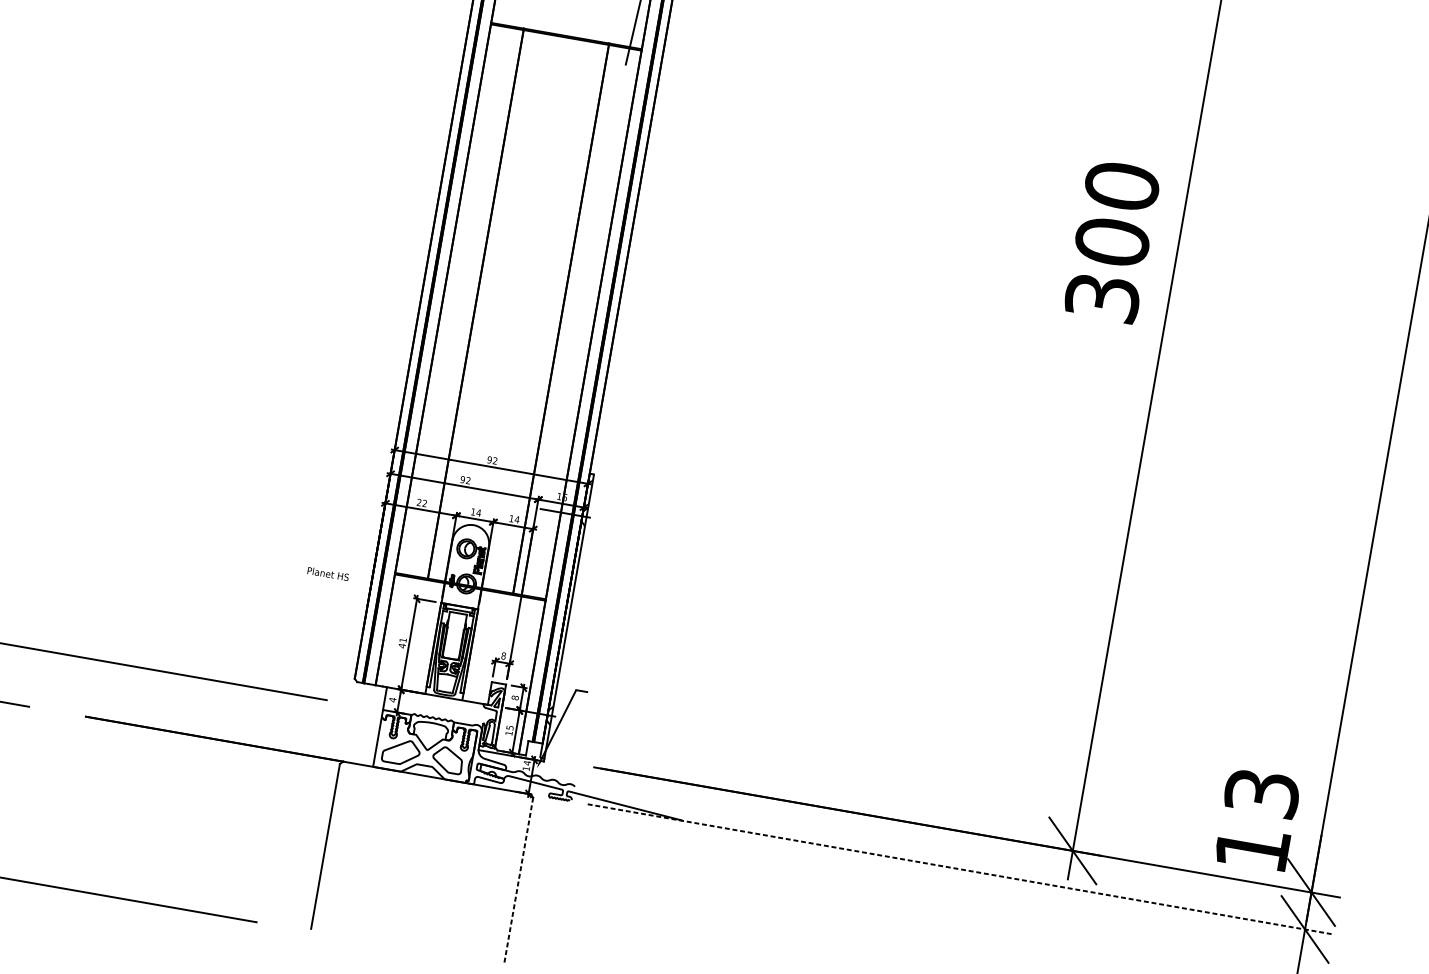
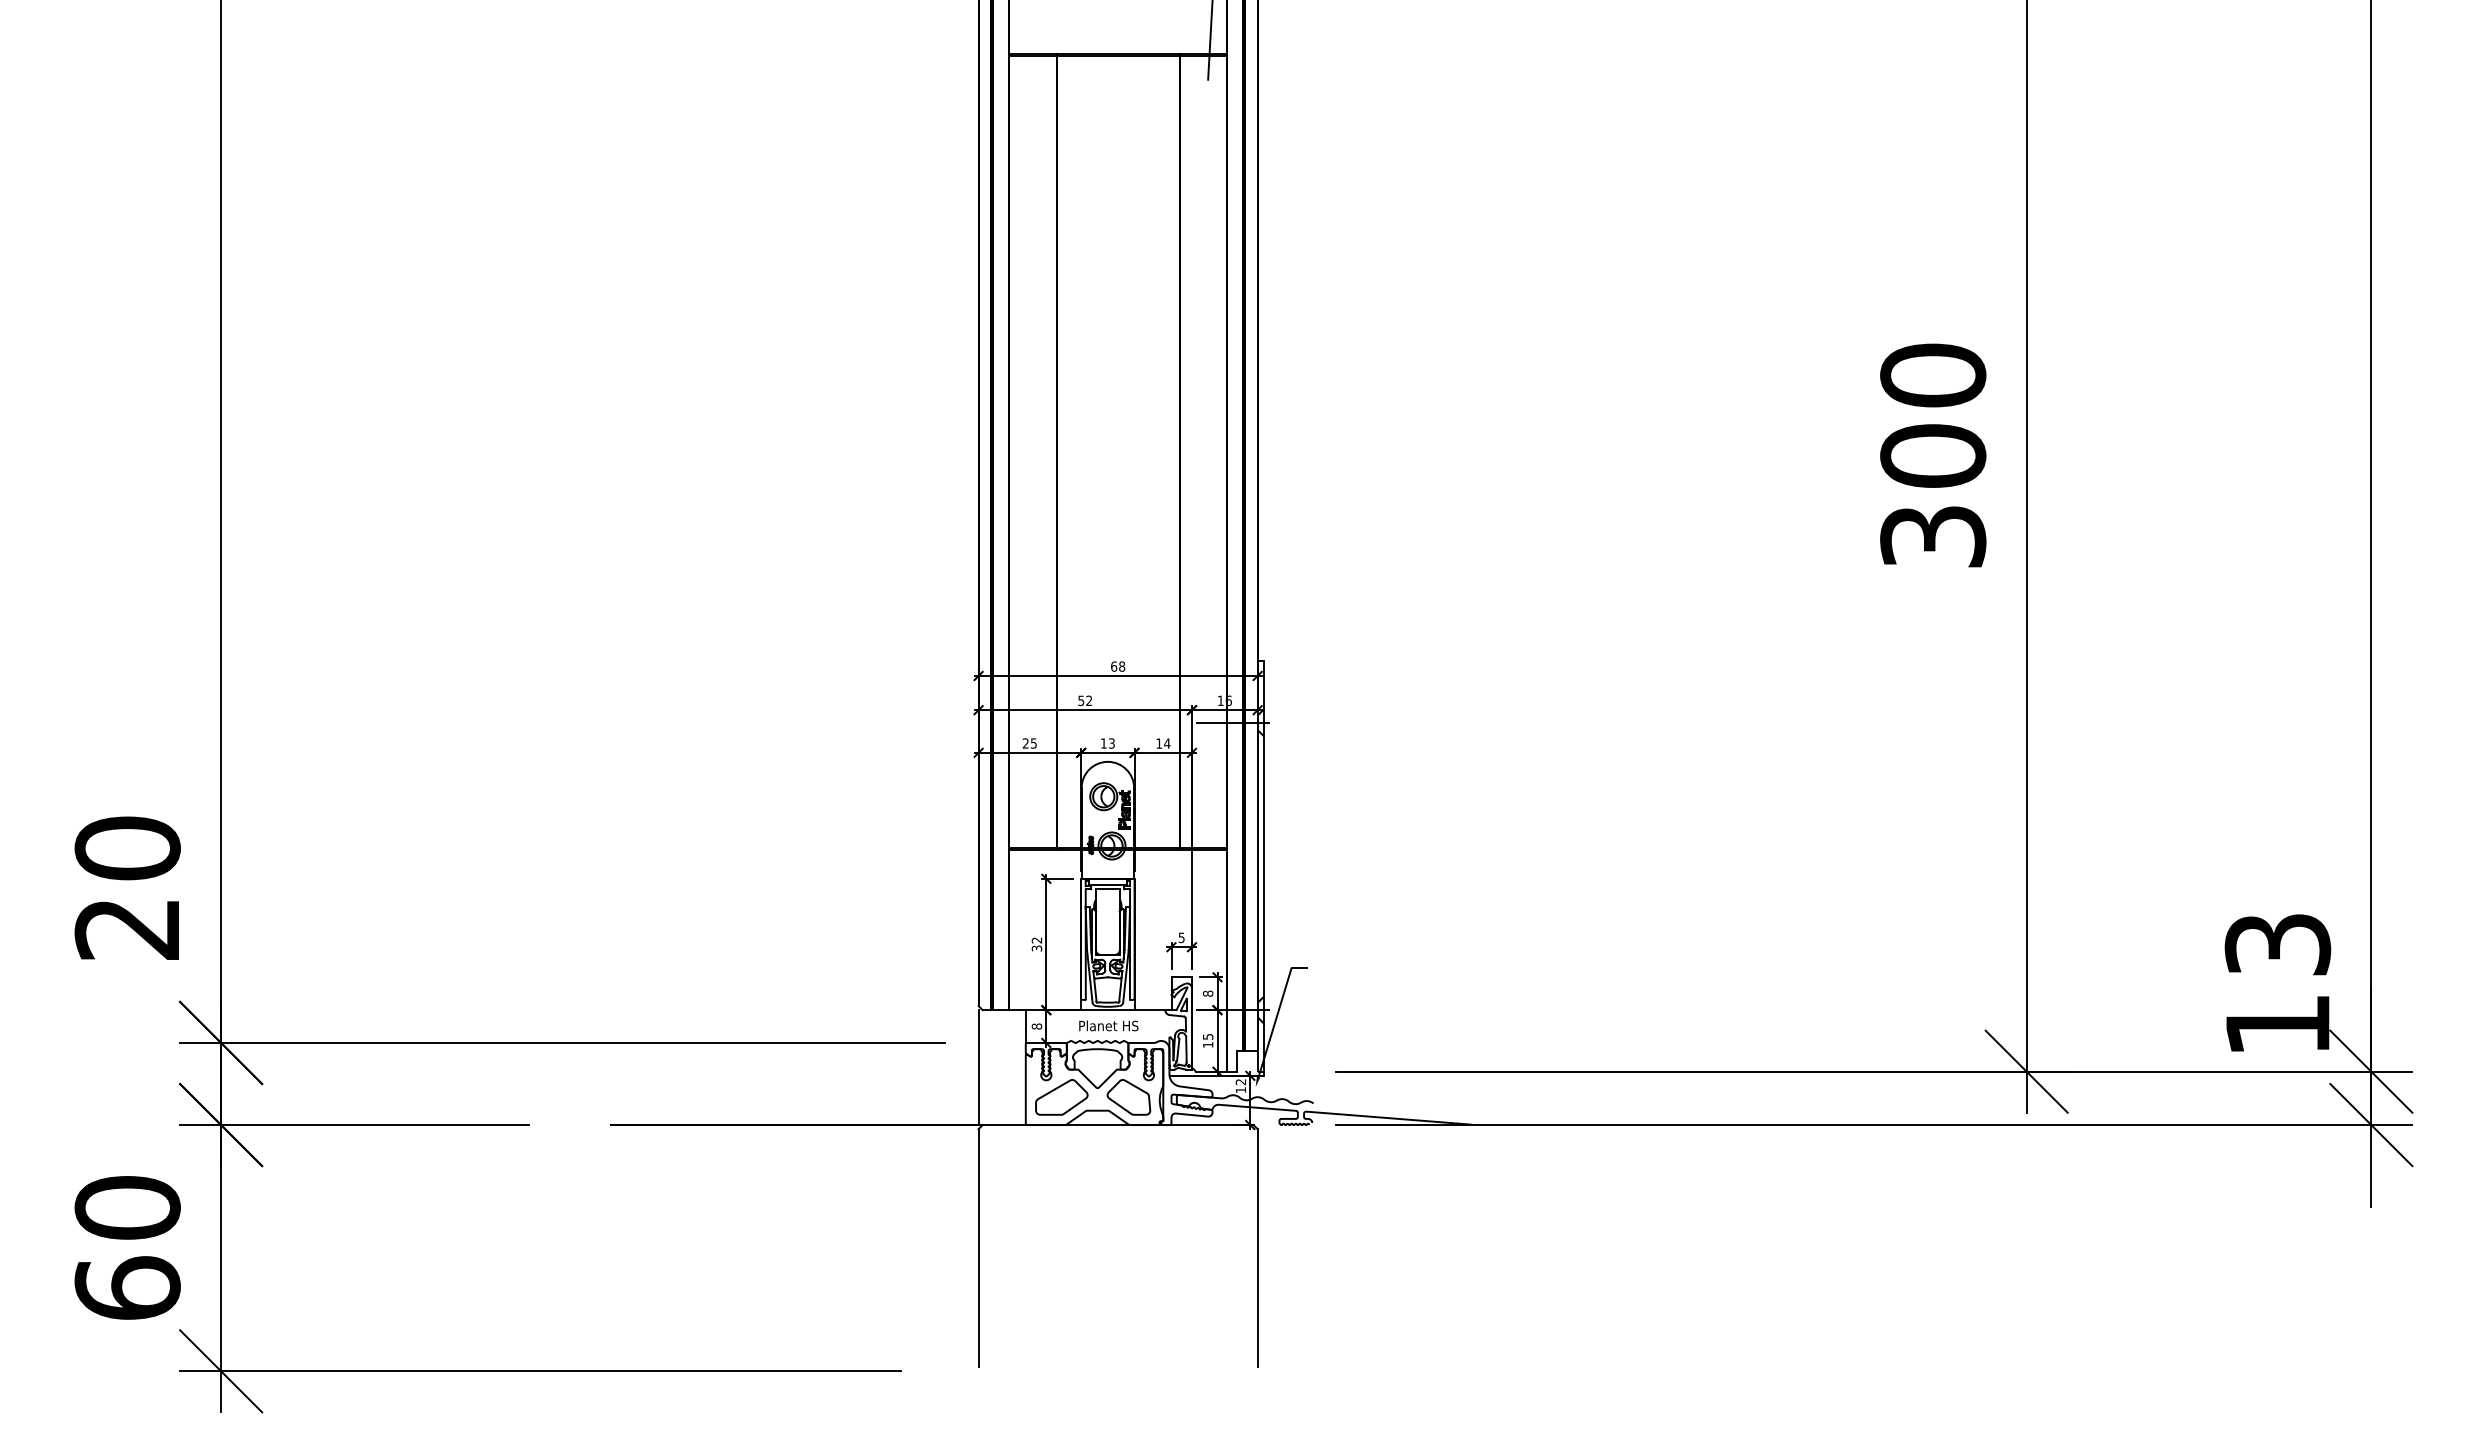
text: (1112, 241) -> (1933, 455), moved
text: (492, 460) -> (1118, 666), 92 -> 68
text: (463, 479) -> (1081, 700), 92 -> 52
text: (424, 503) -> (1033, 743), 22 -> 25
text: (478, 512) -> (1111, 743), 14 -> 13
text: (328, 573) -> (1108, 1025), moved
text: (402, 643) -> (1036, 944), 41 -> 32
text: (503, 655) -> (1181, 937), 8 -> 5
text: (392, 699) -> (1036, 1026), 4 -> 8
line: (347, 721) -> (978, 1067), added
text: (527, 762) -> (1240, 1081), 14 -> 12
line: (960, 869) -> (1874, 1125), dashed -> solid
line: (518, 880) -> (1257, 1248), dashed -> solid

